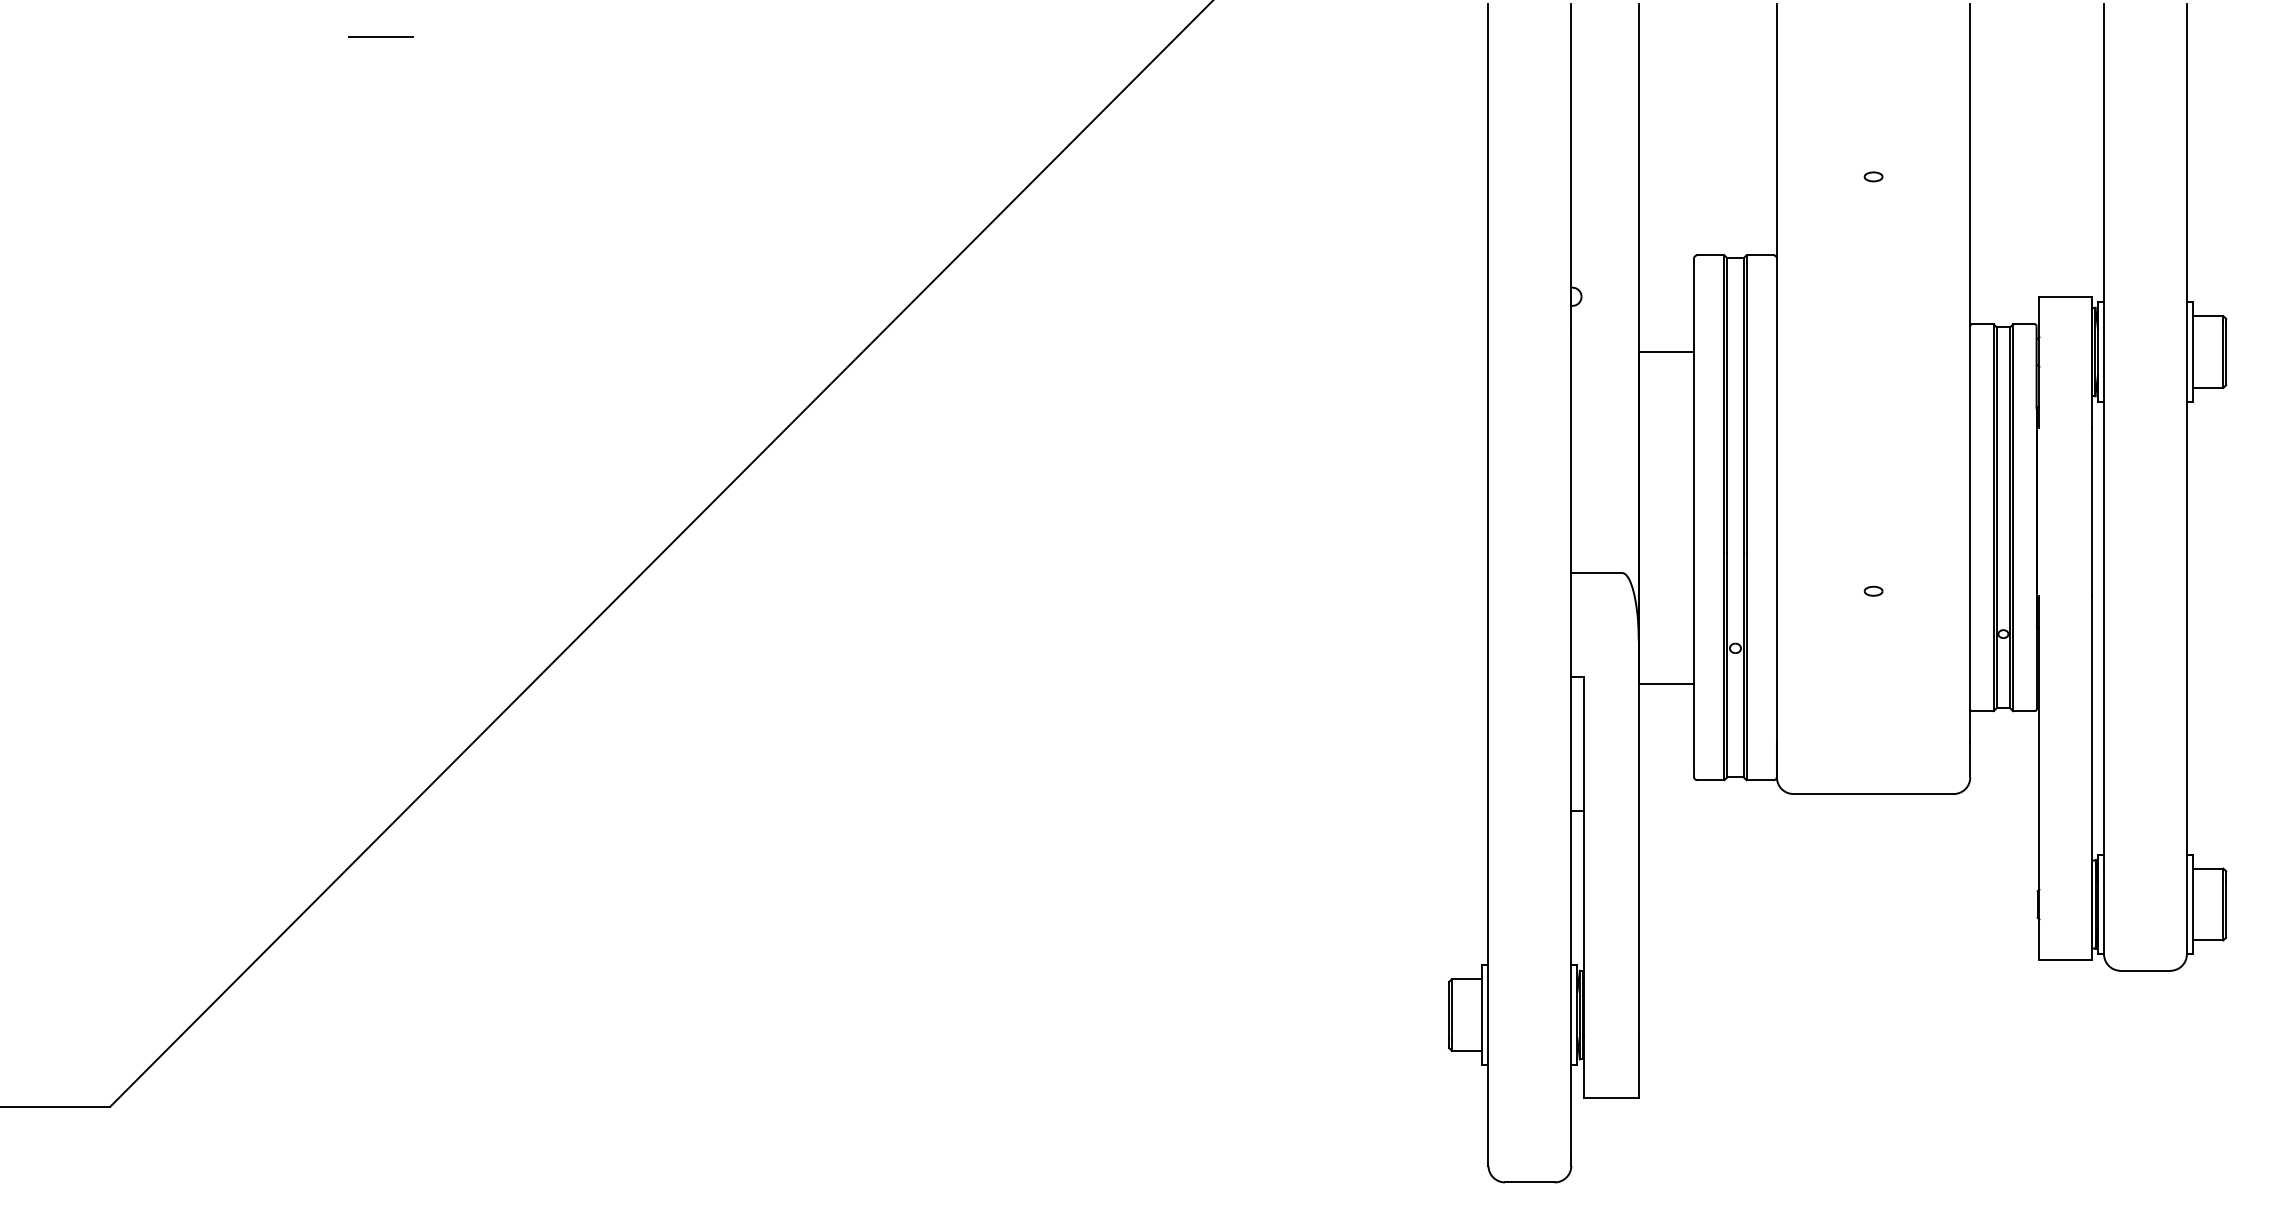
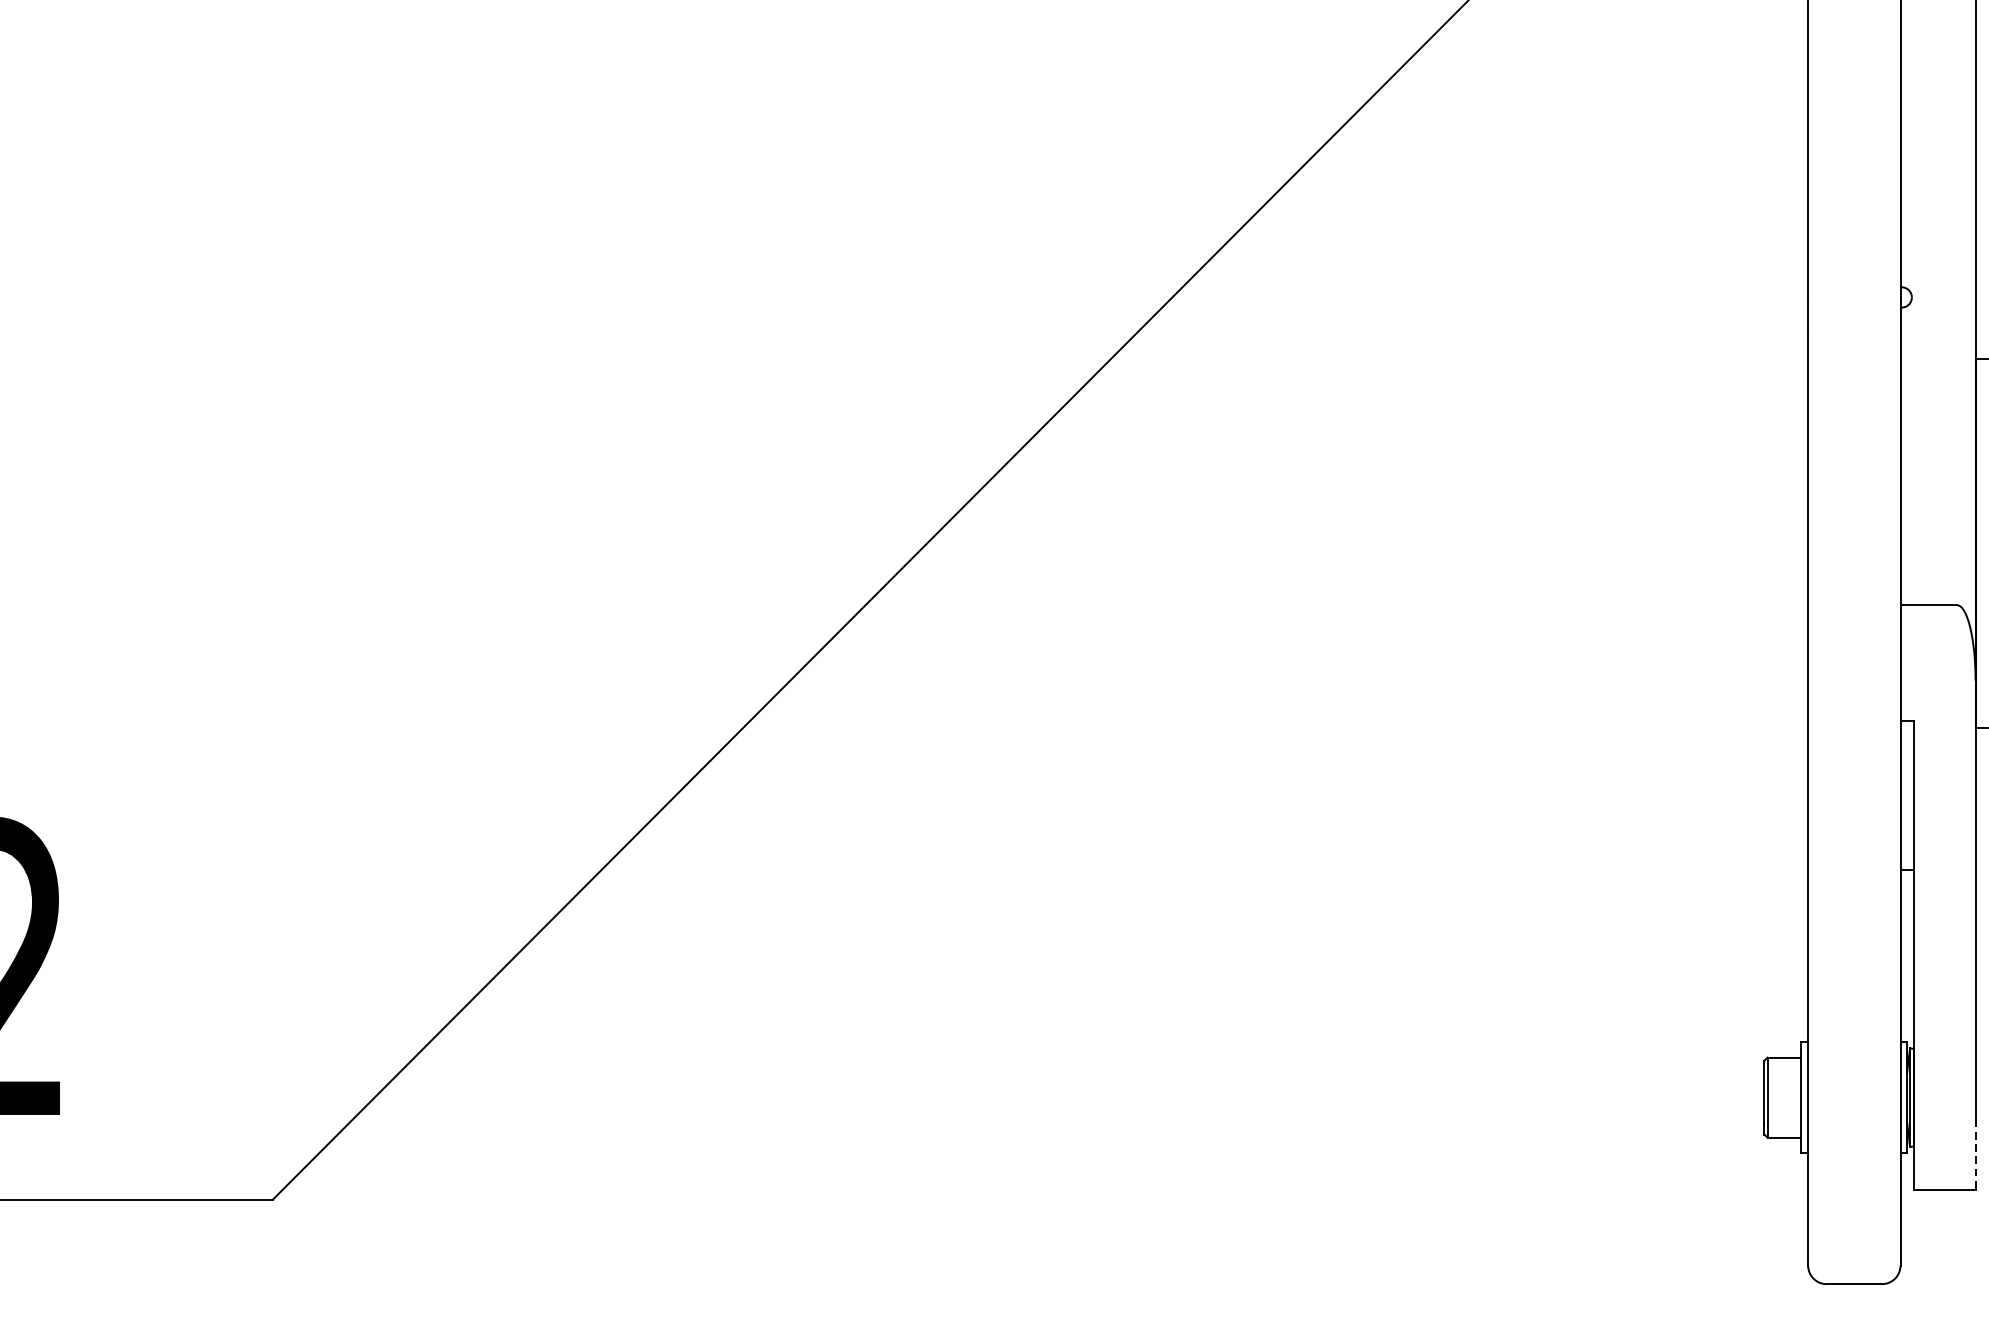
line: (381, 36) -> (574, 7), removed
line: (1638, 1066) -> (1975, 1154), solid -> dashed

